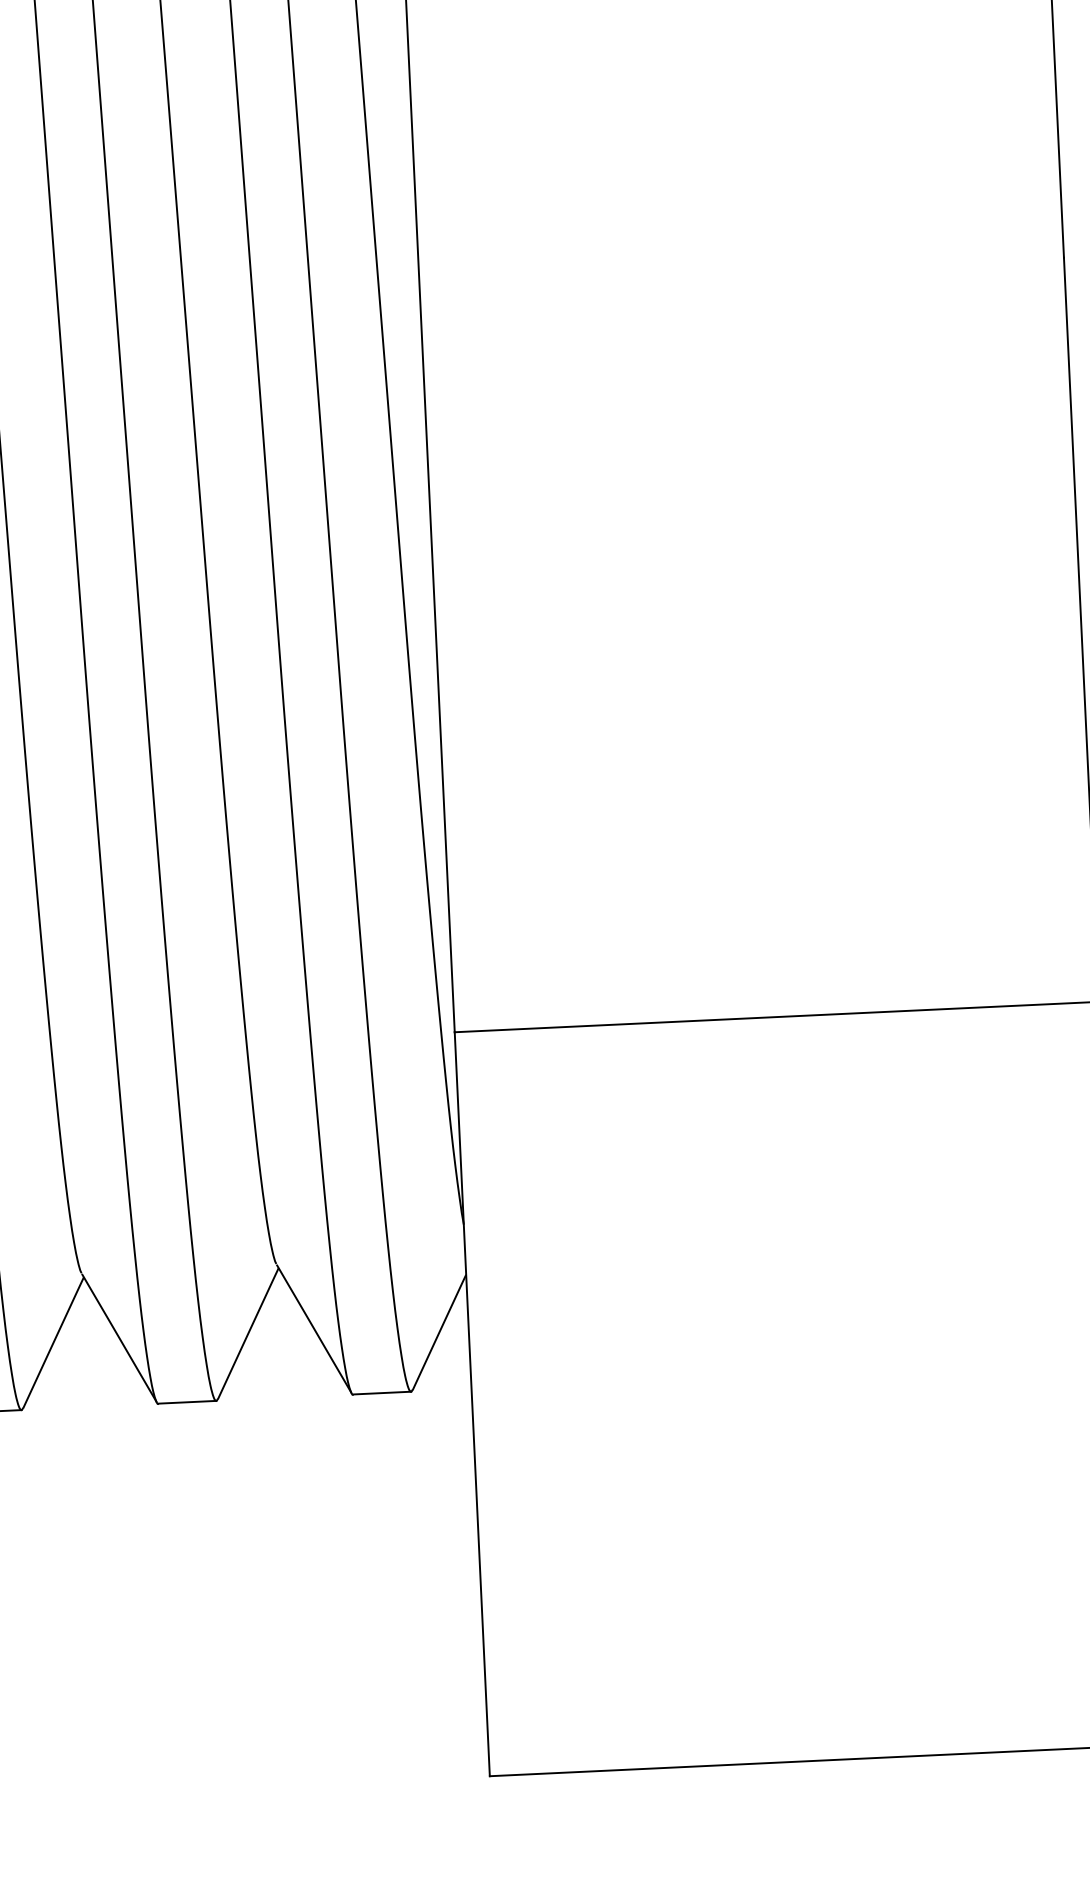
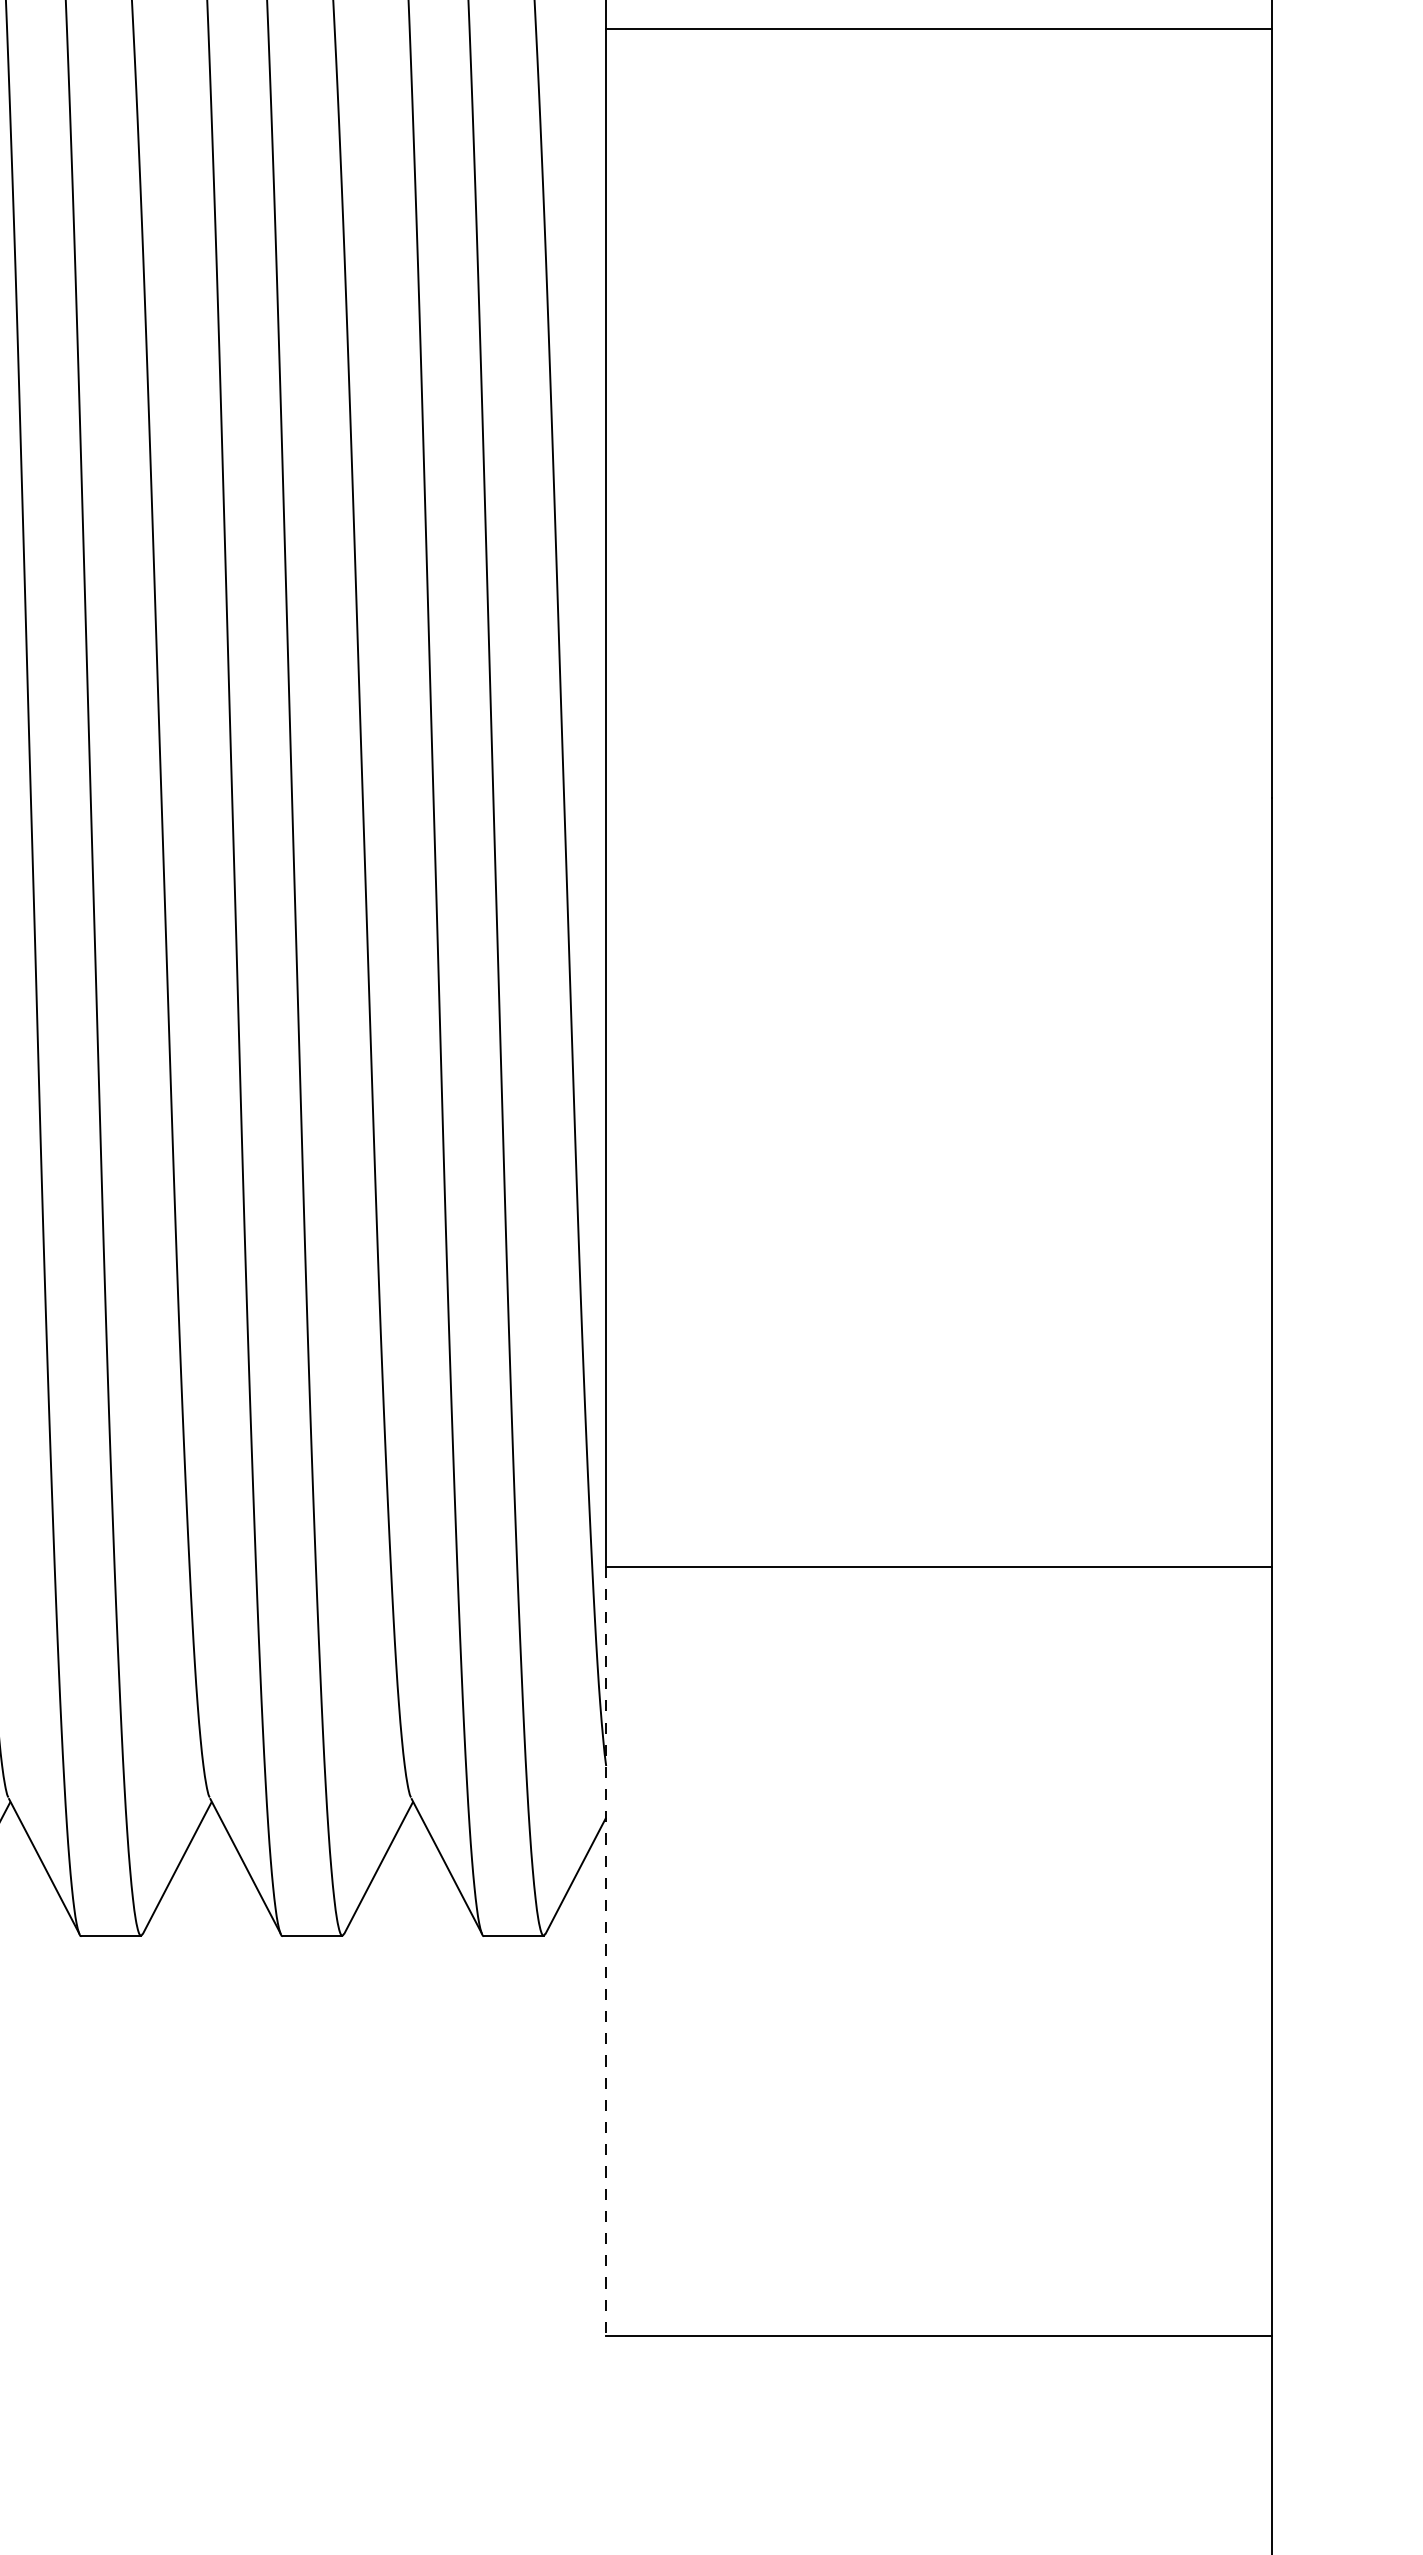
line: (472, 1405) -> (606, 1952), solid -> dashed

